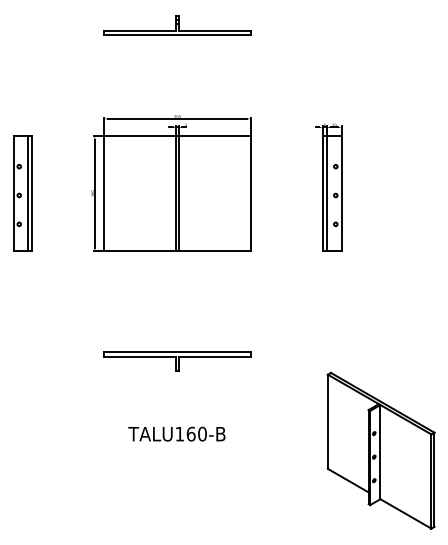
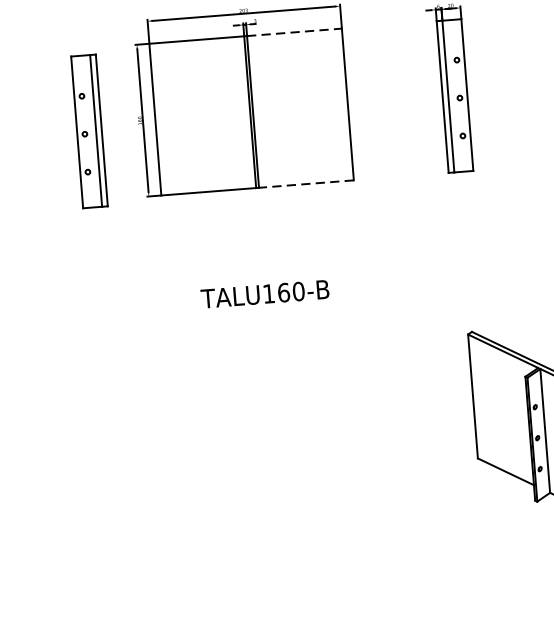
line: (215, 136) -> (295, 32), solid -> dashed
part: (22, 193) -> (88, 131), moved
line: (214, 251) -> (306, 184), solid -> dashed
part: (177, 361) -> (268, 332), removed
text: (176, 433) -> (264, 293), moved

